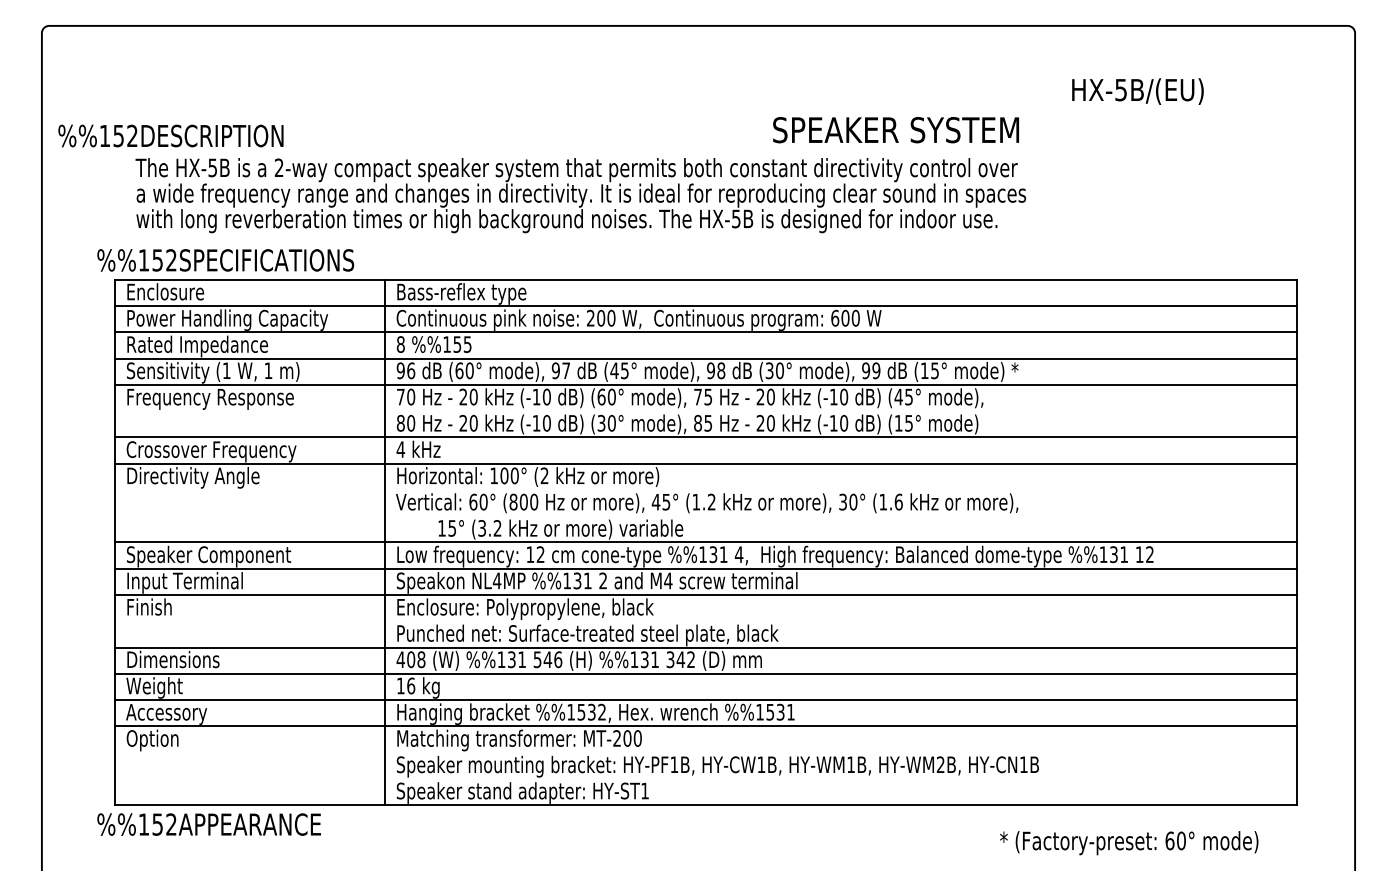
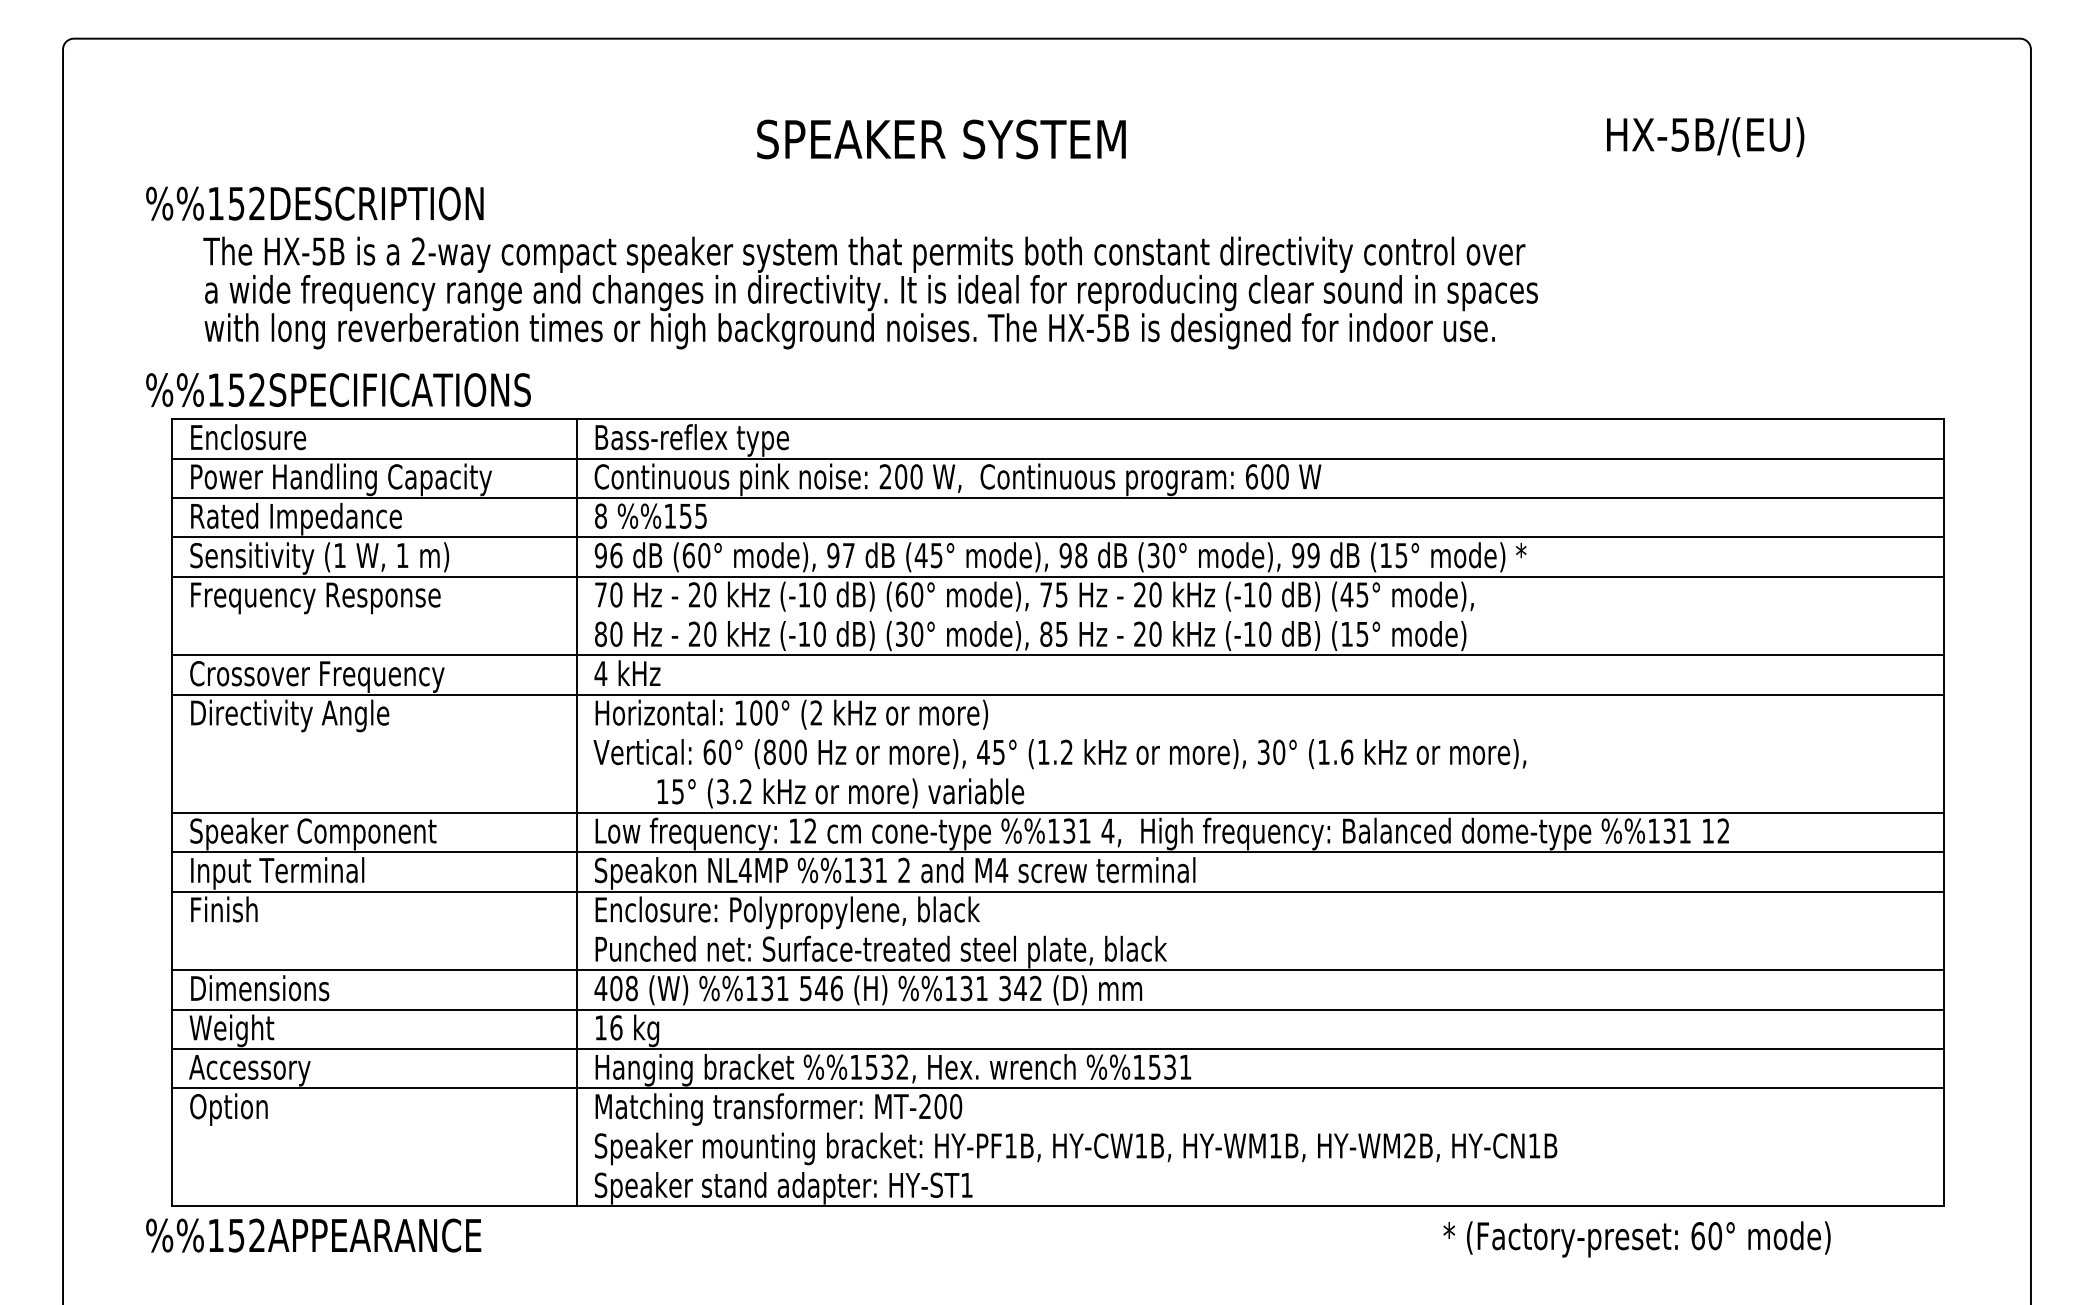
text: (895, 130) -> (940, 139), moved
text: (170, 135) -> (314, 202), moved
text: (1129, 843) -> (1637, 1239), moved

